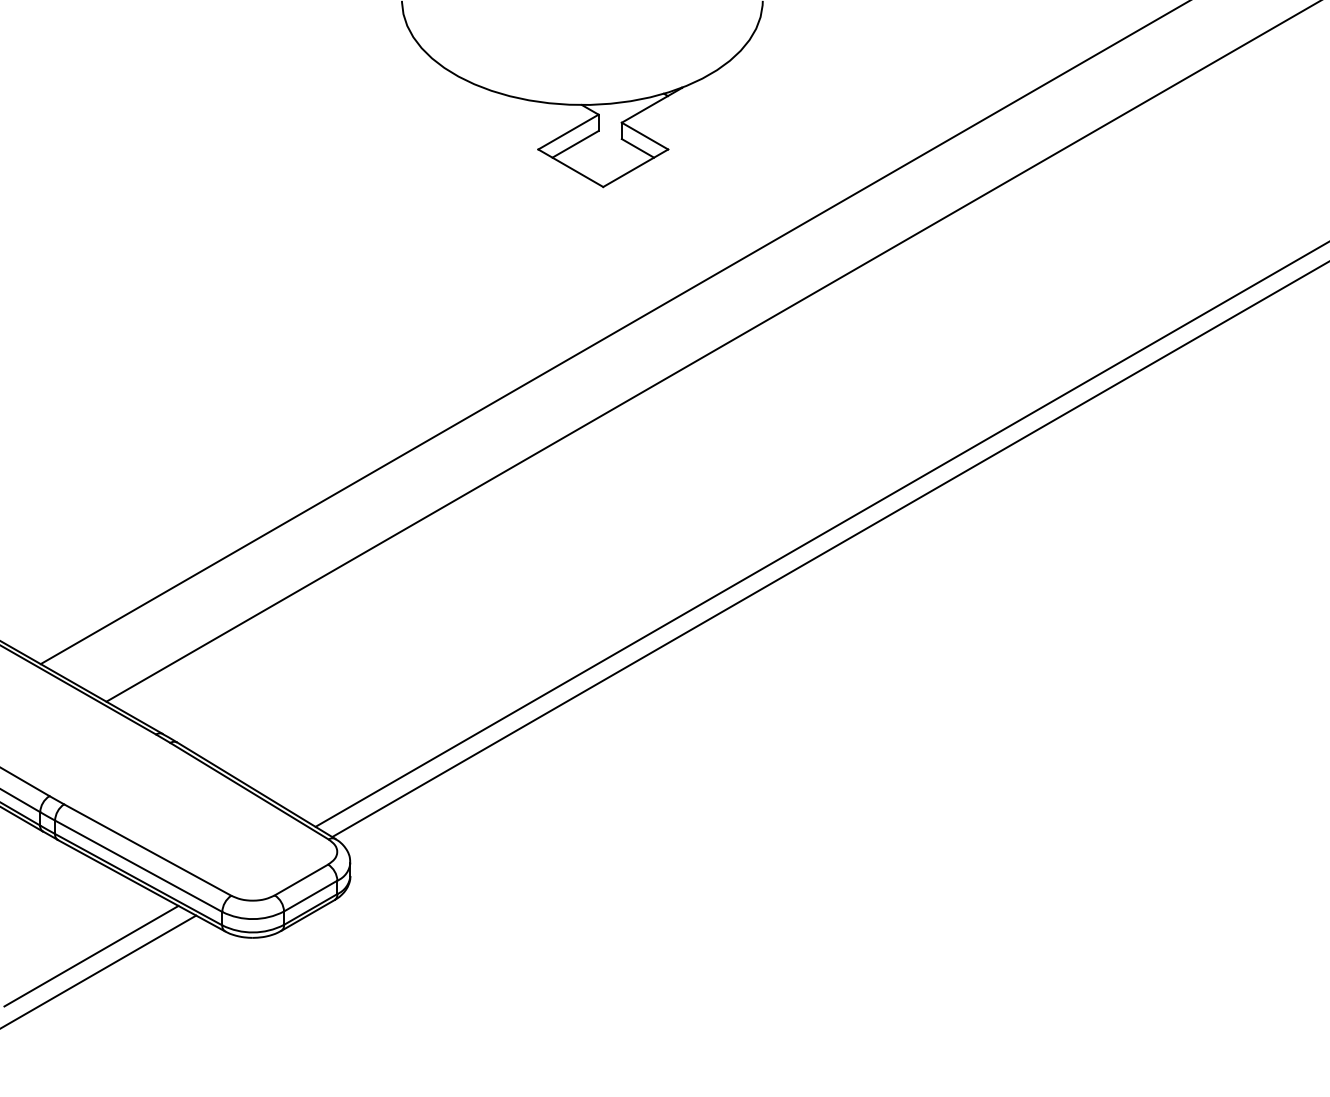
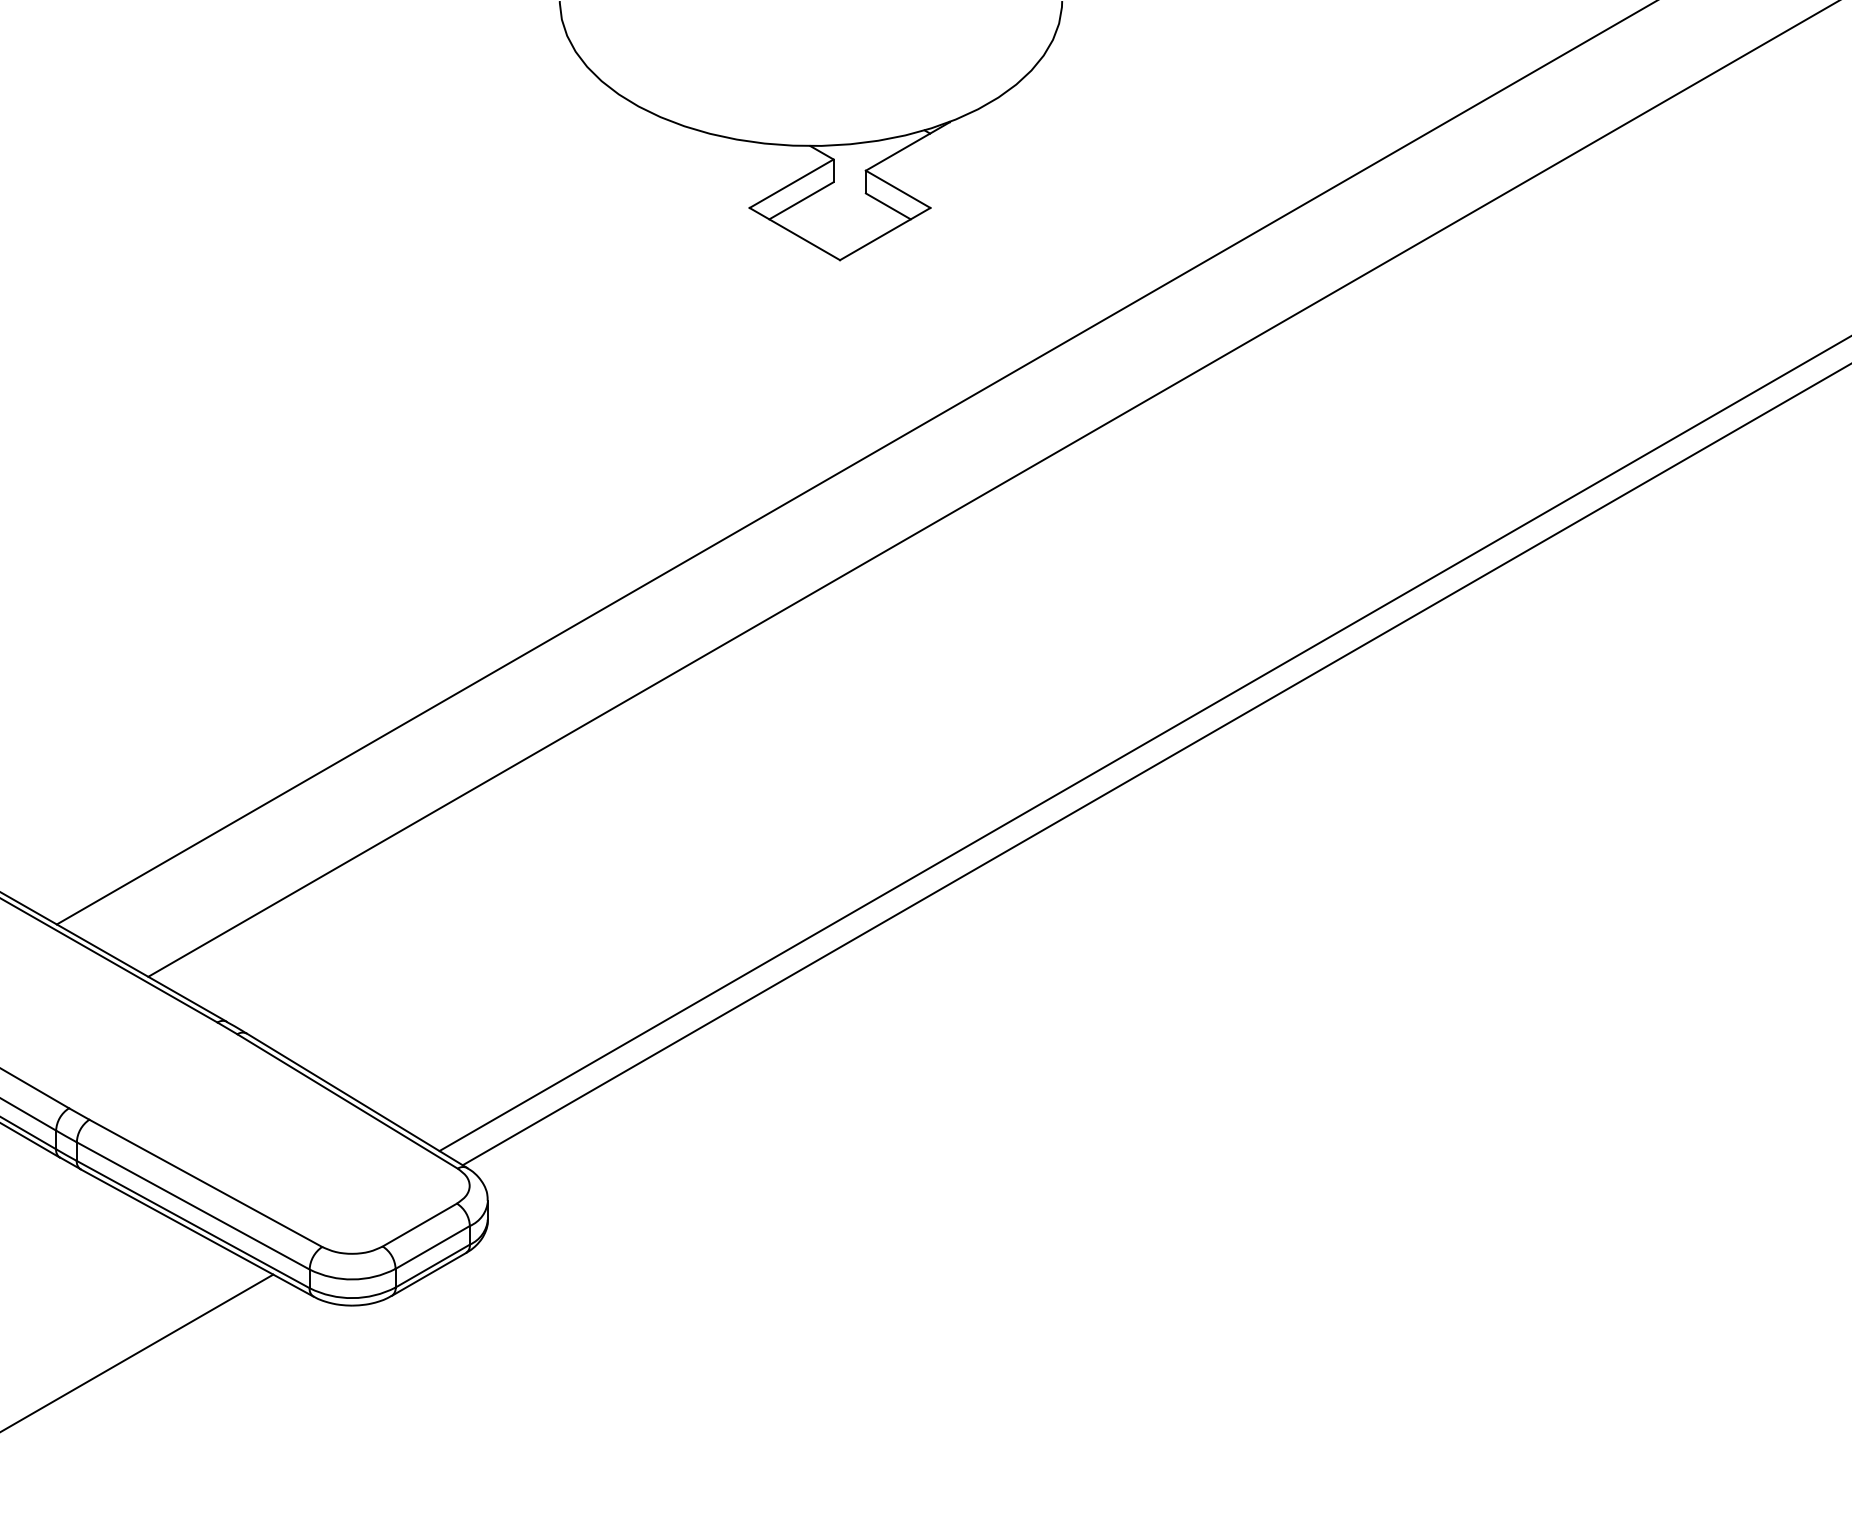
line: (91, 955) -> (127, 1330), removed

